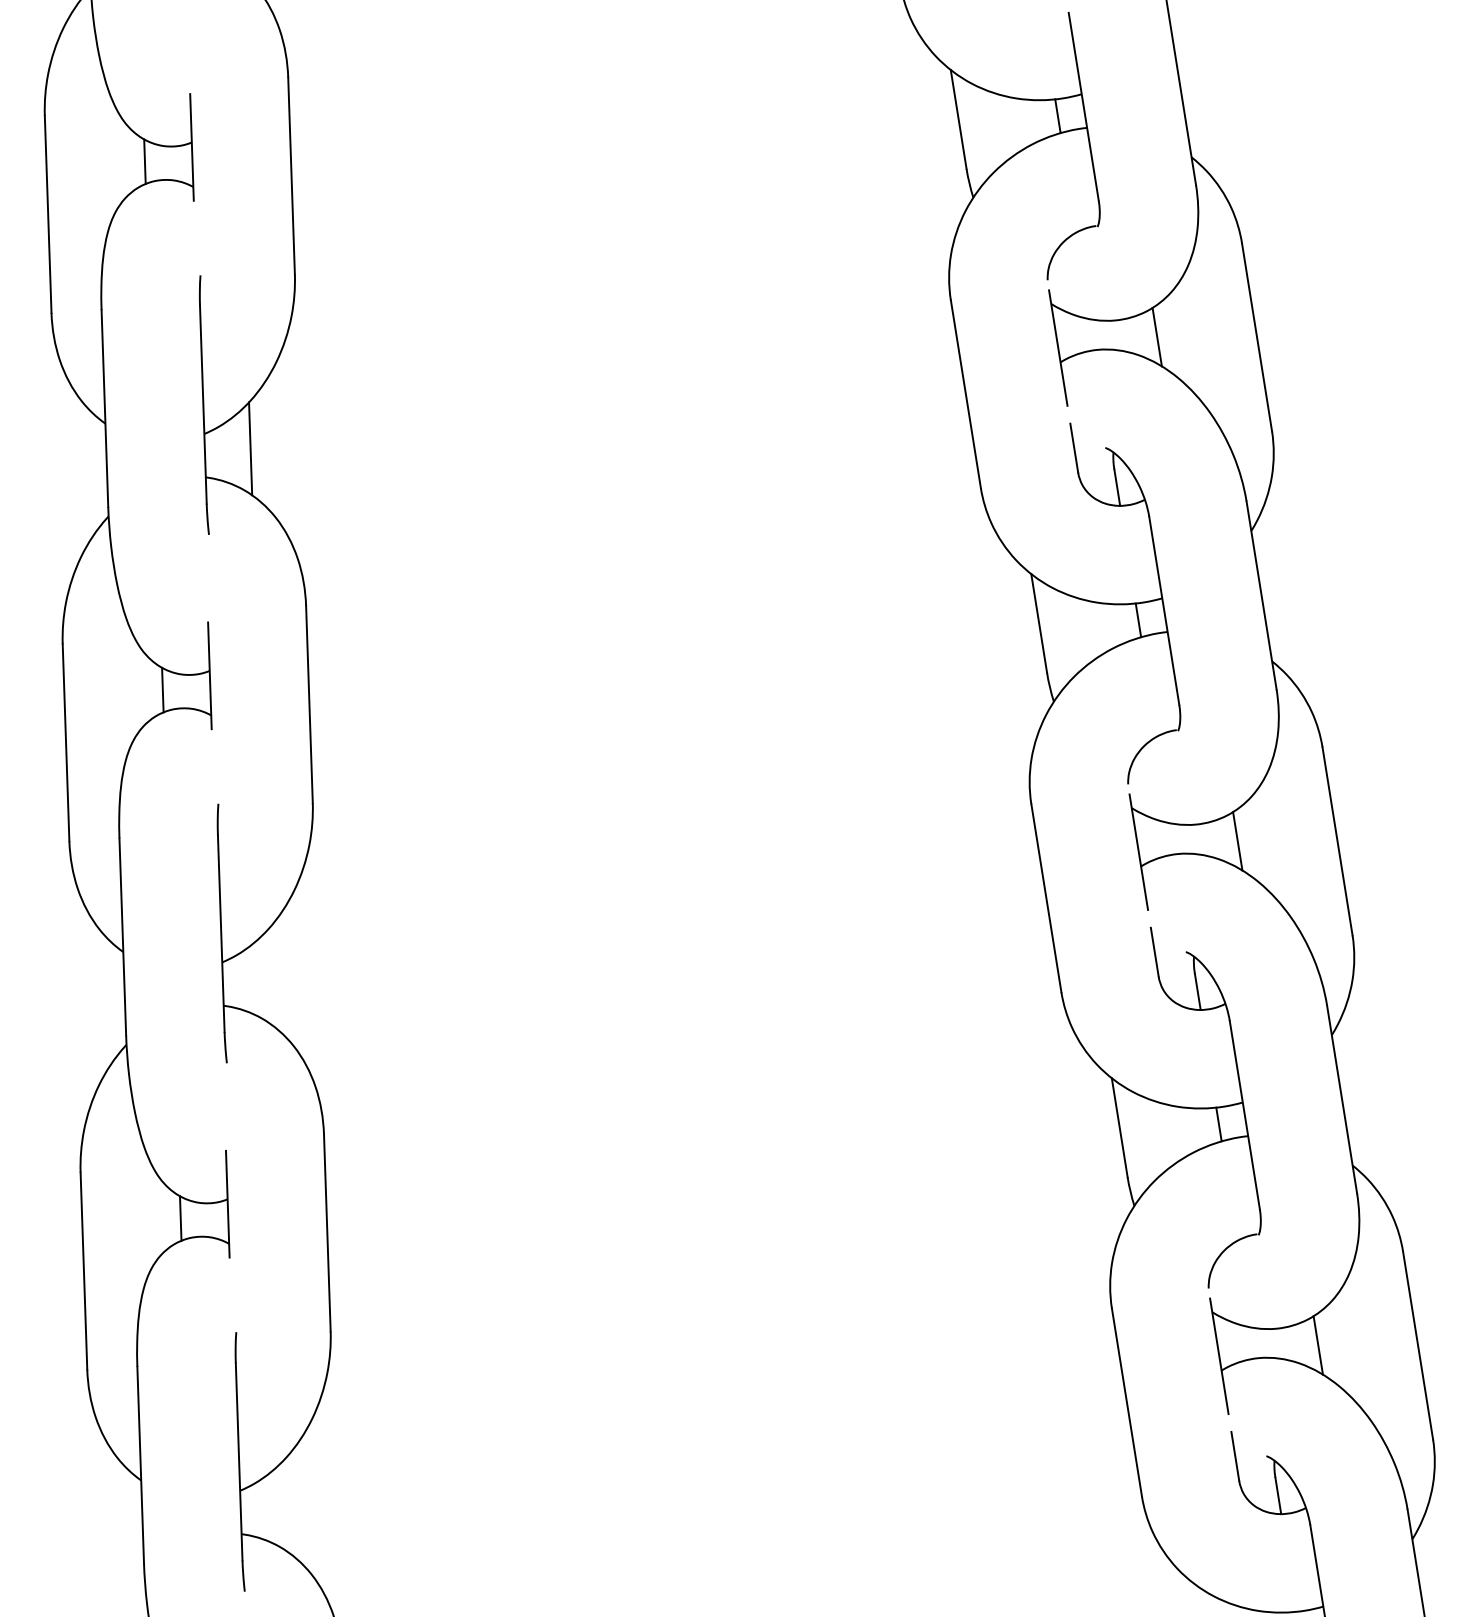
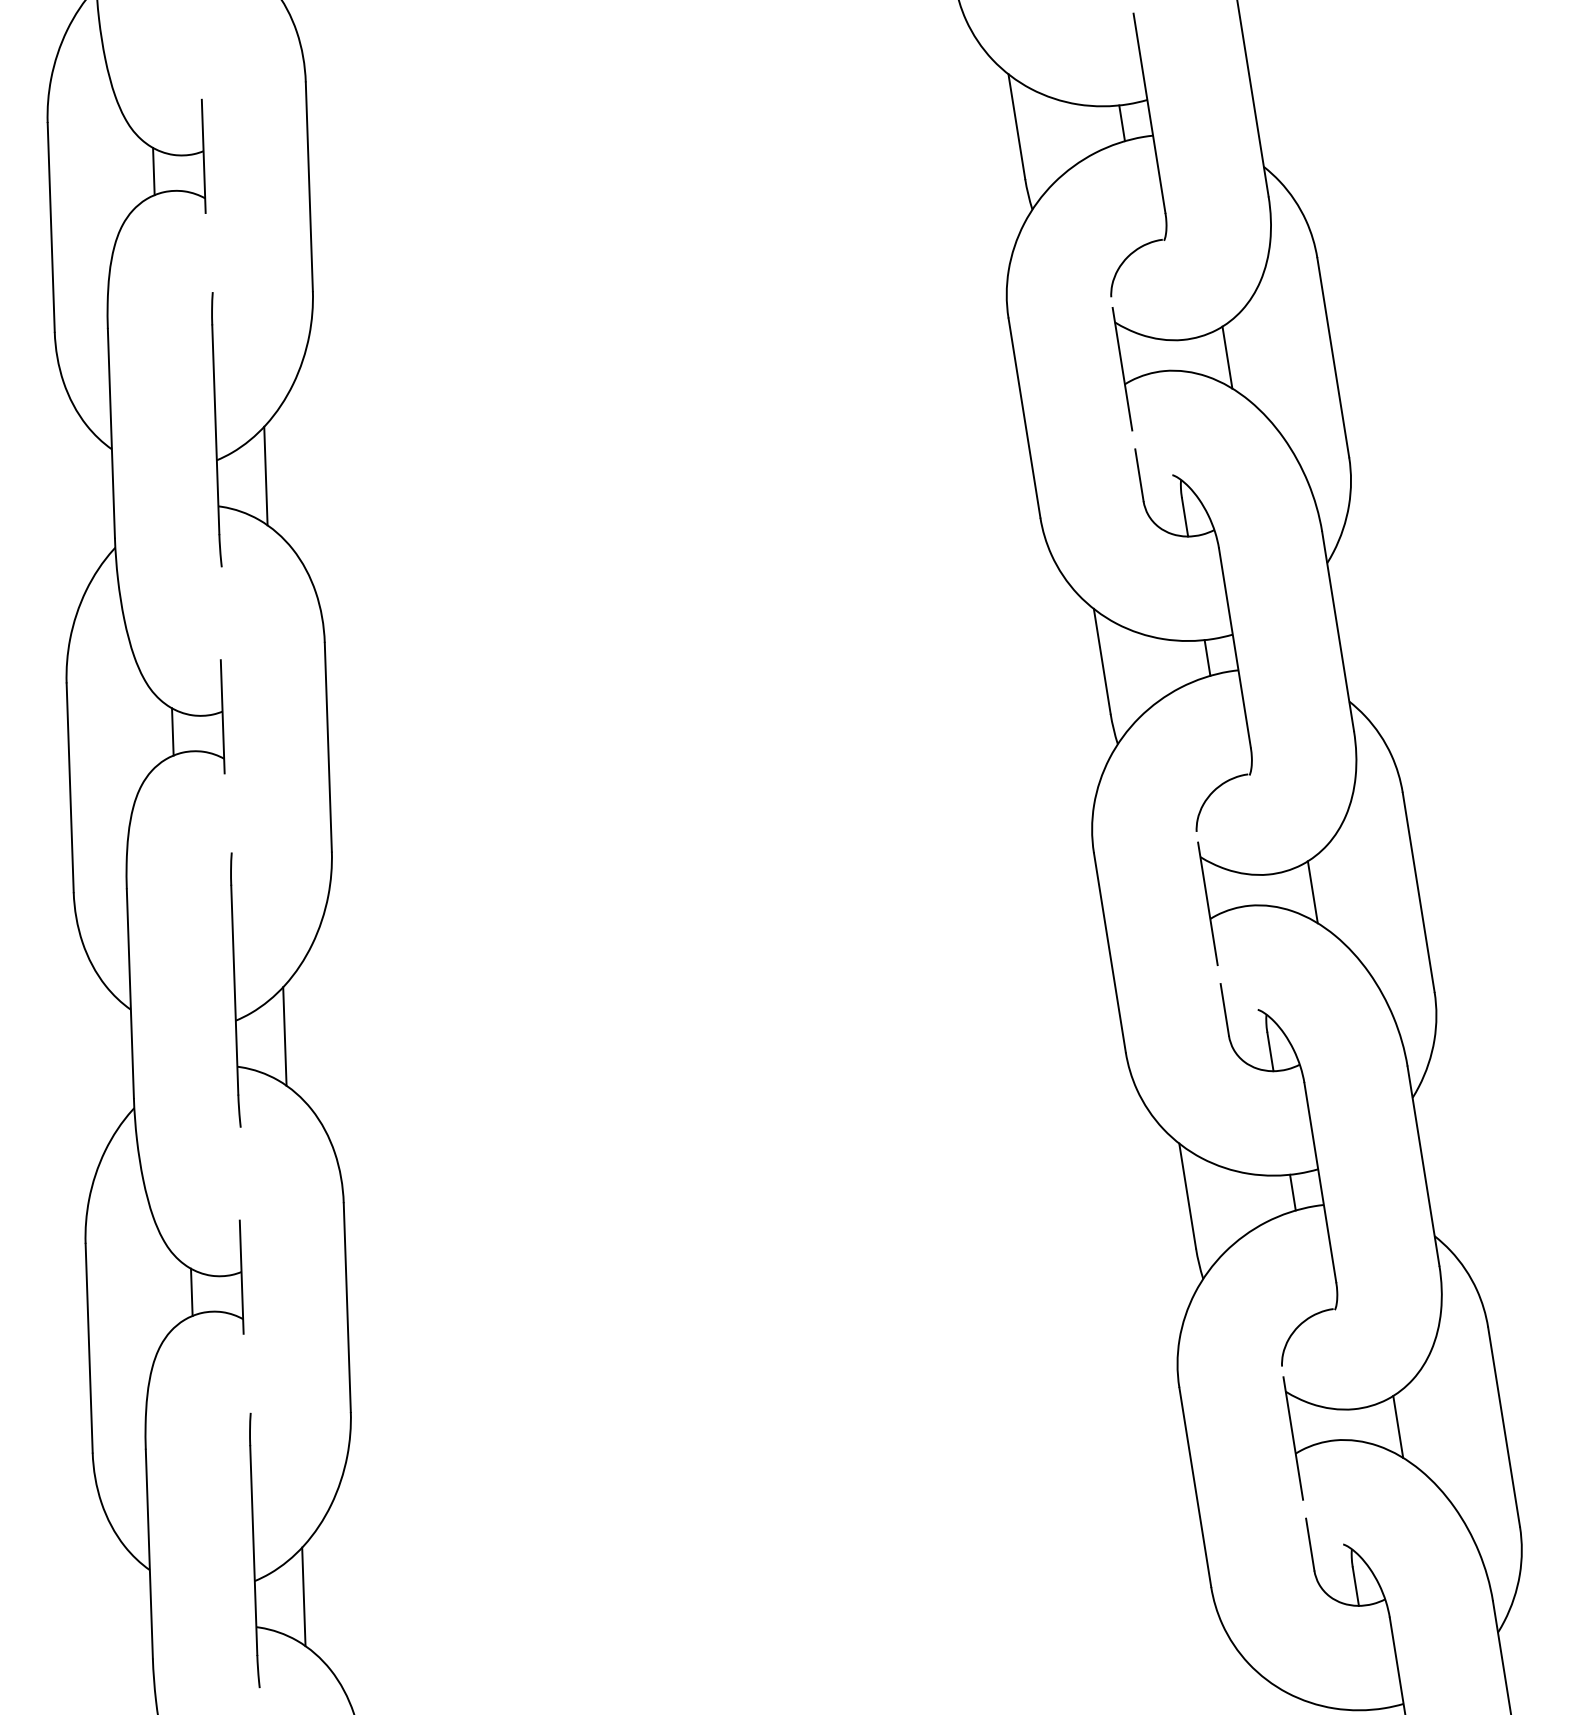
line: (268, 977) -> (284, 1036), added
line: (286, 1505) -> (303, 1596), added

